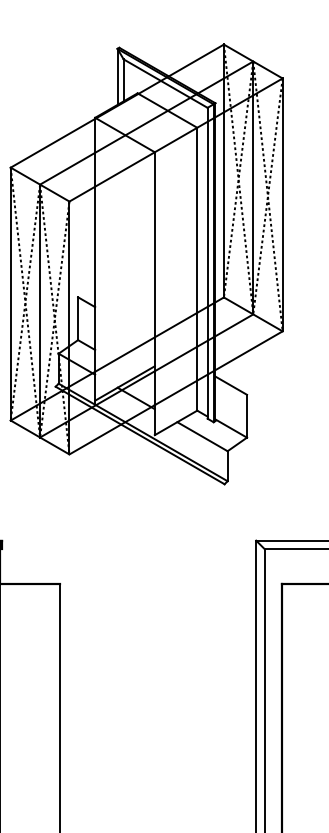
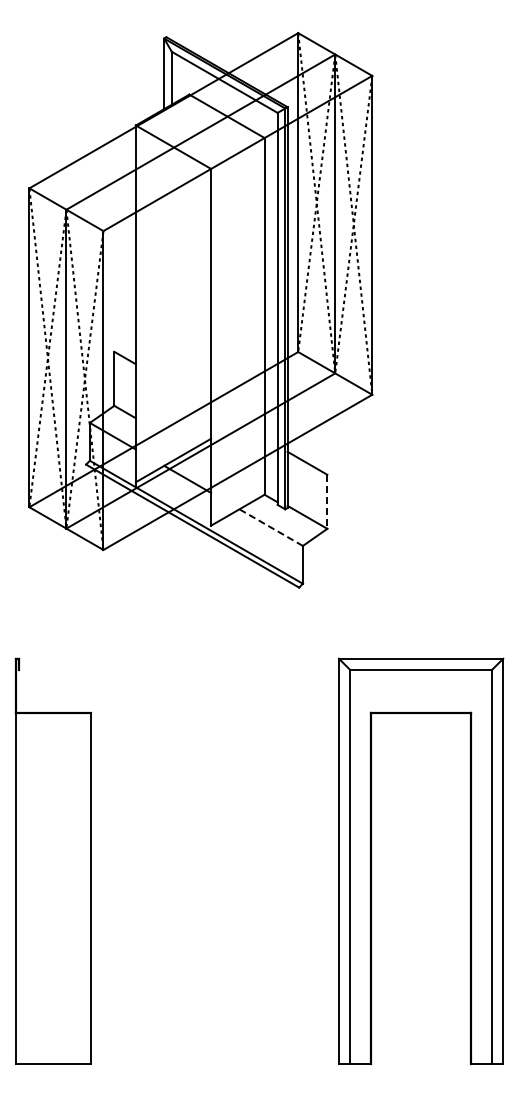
line: (247, 416) -> (327, 502), solid -> dashed
line: (202, 436) -> (271, 527), solid -> dashed

